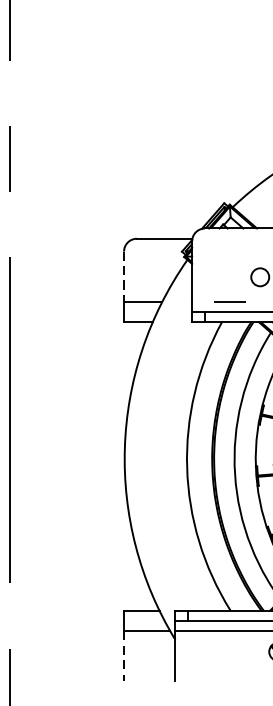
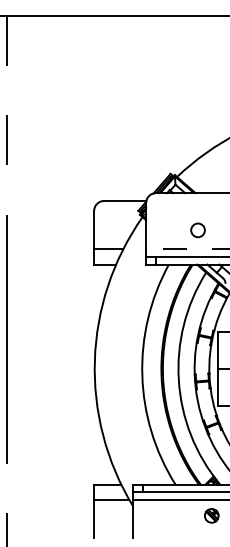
line: (124, 277) -> (94, 230), dashed -> solid
line: (124, 656) -> (94, 519), dashed -> solid

